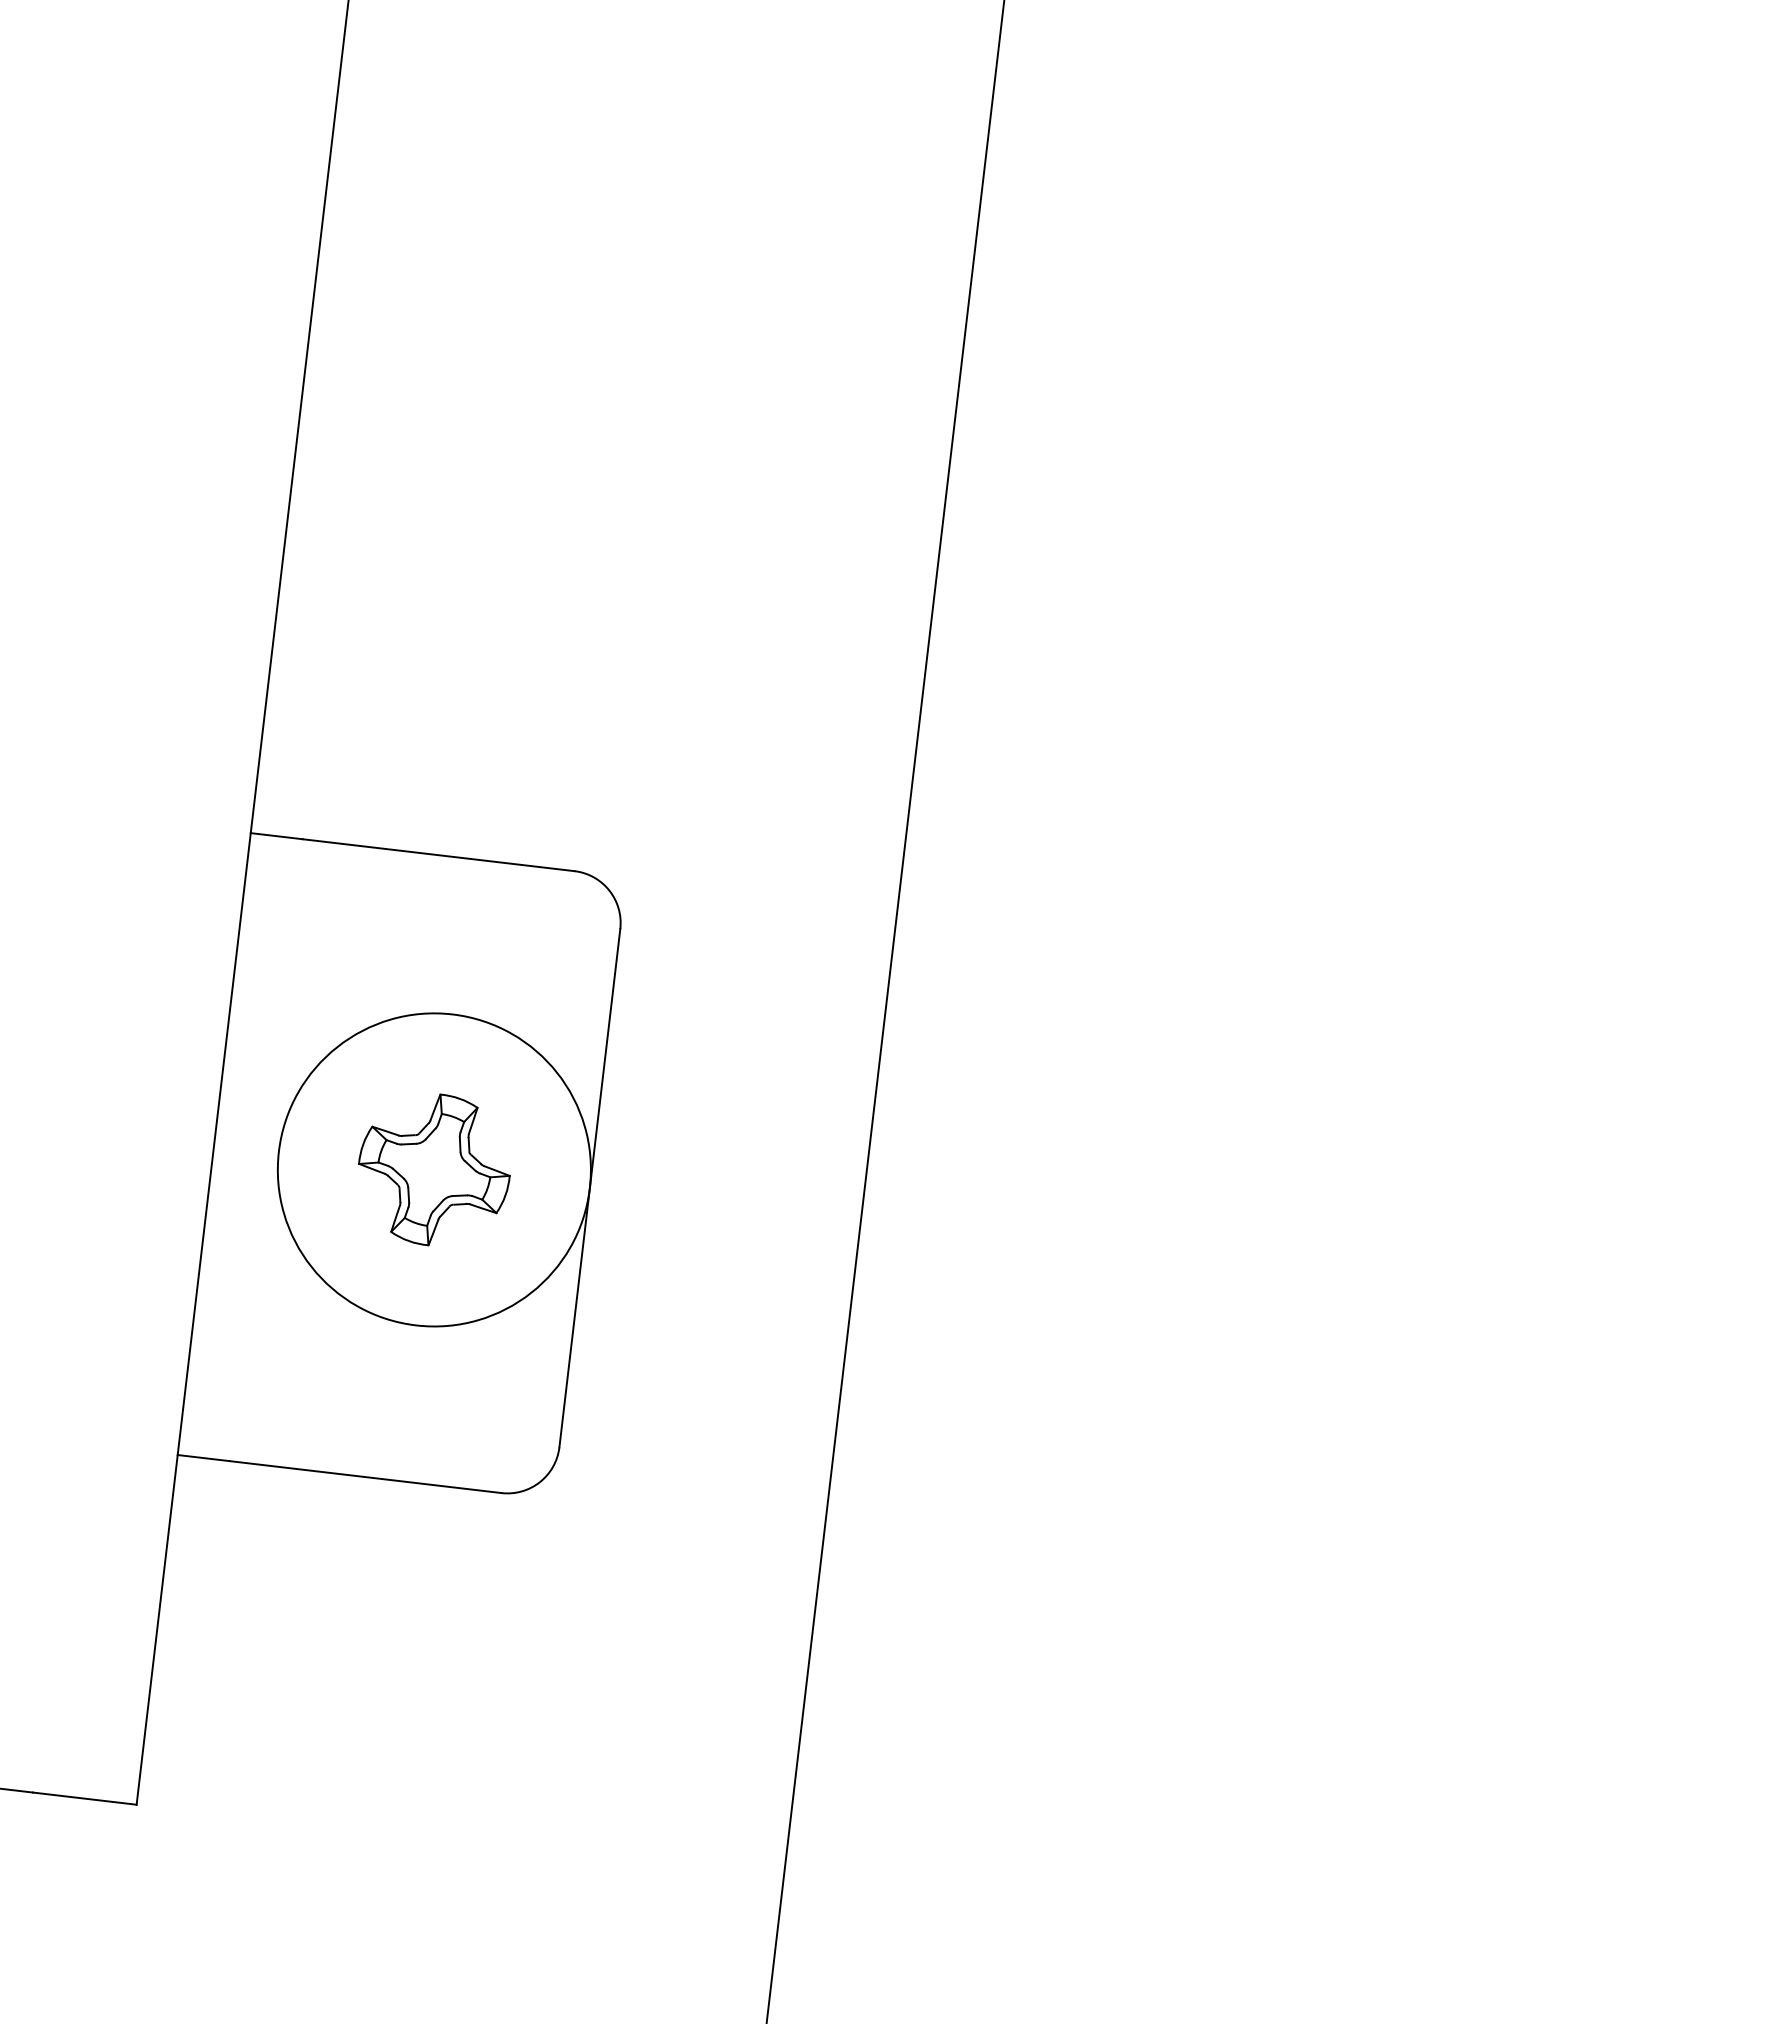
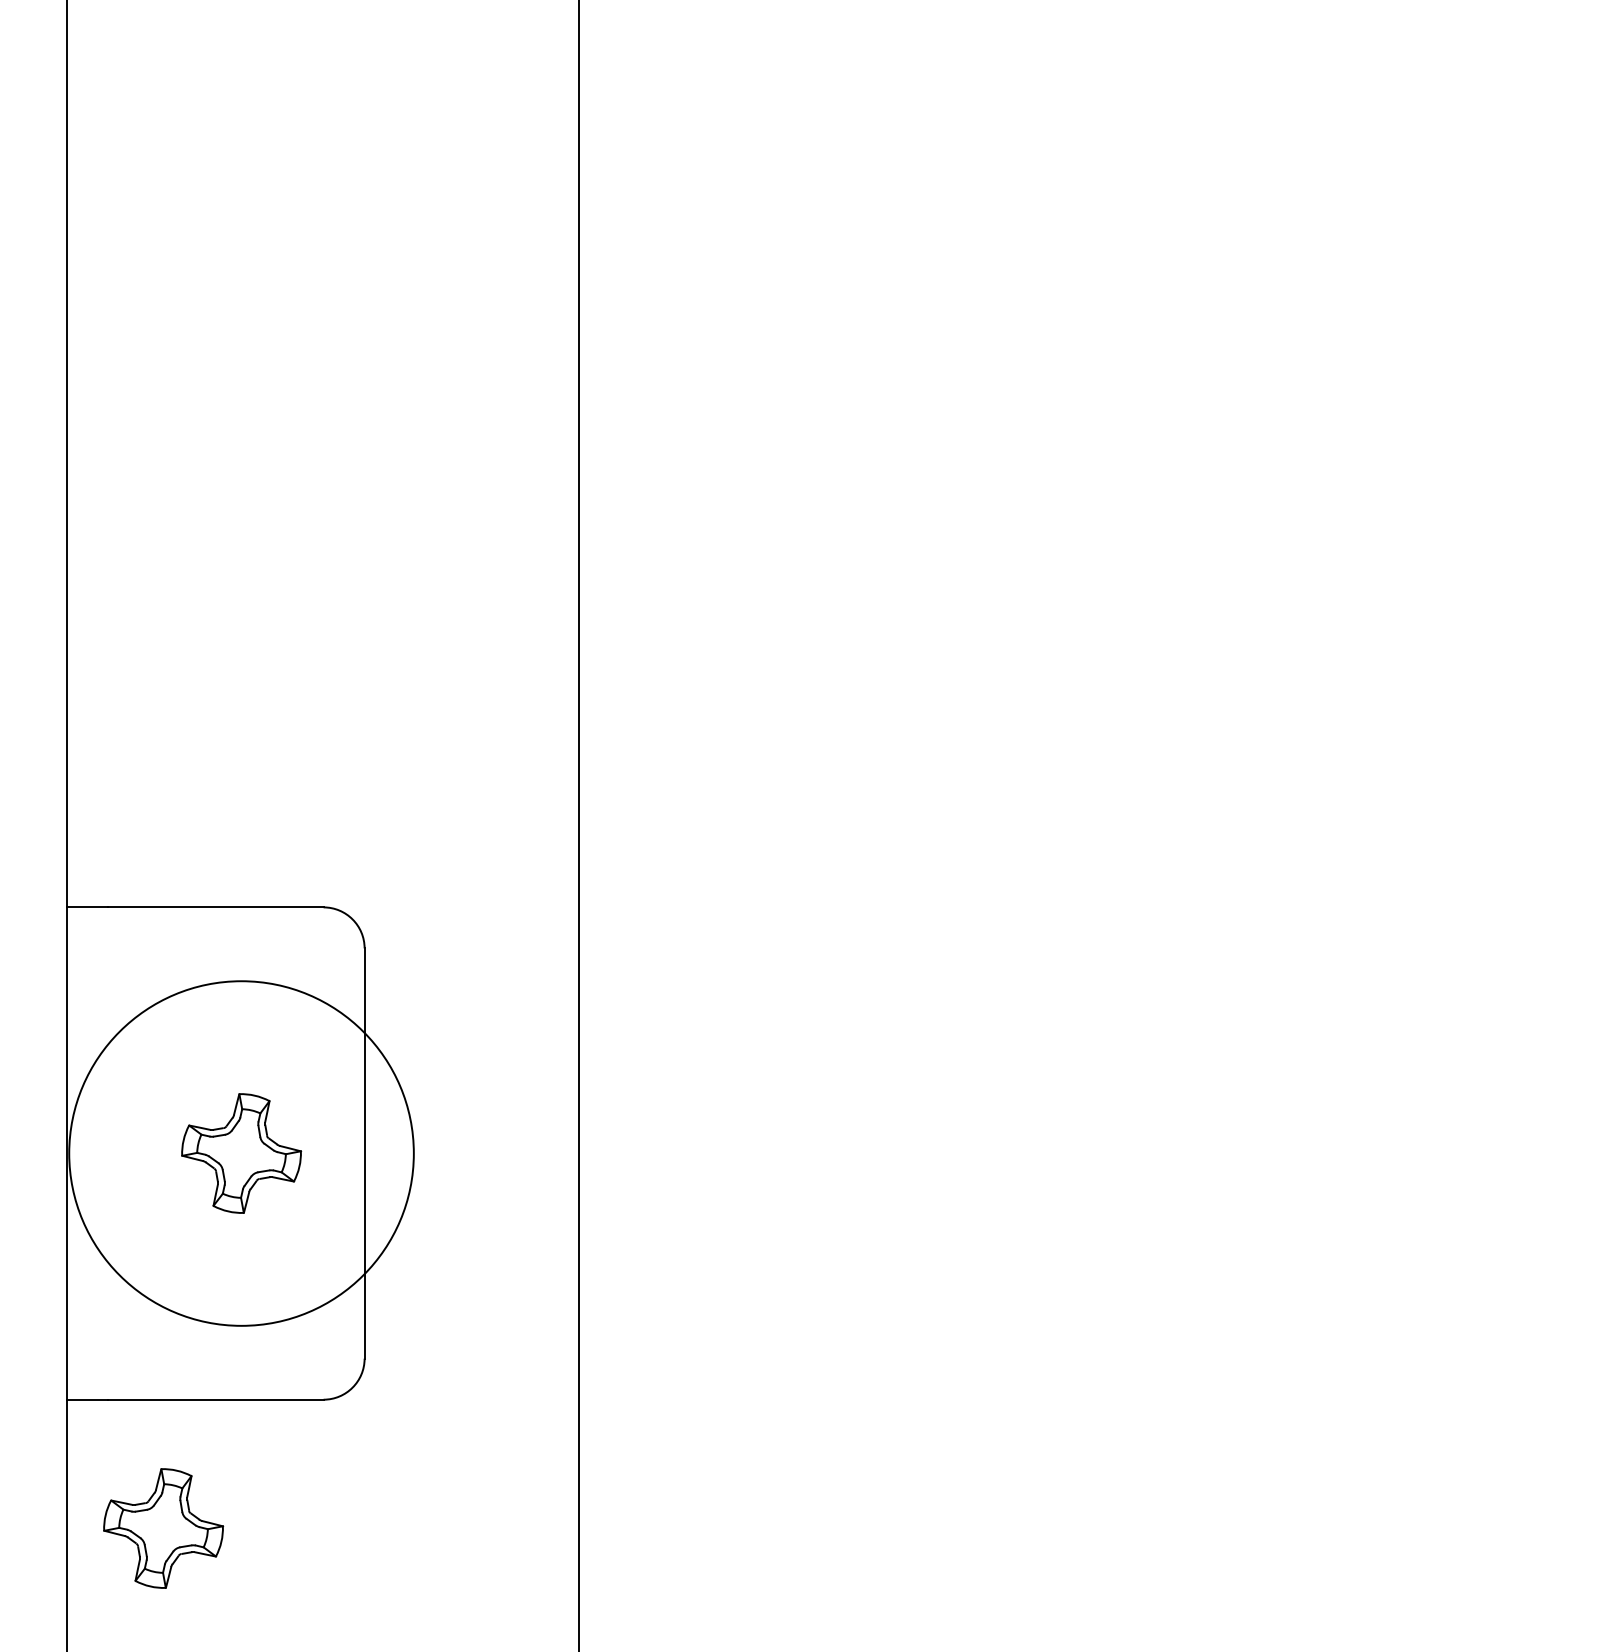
circle: (434, 1169) -> (241, 1153), size x1.4
part: (280, 1631) -> (163, 1528), added

